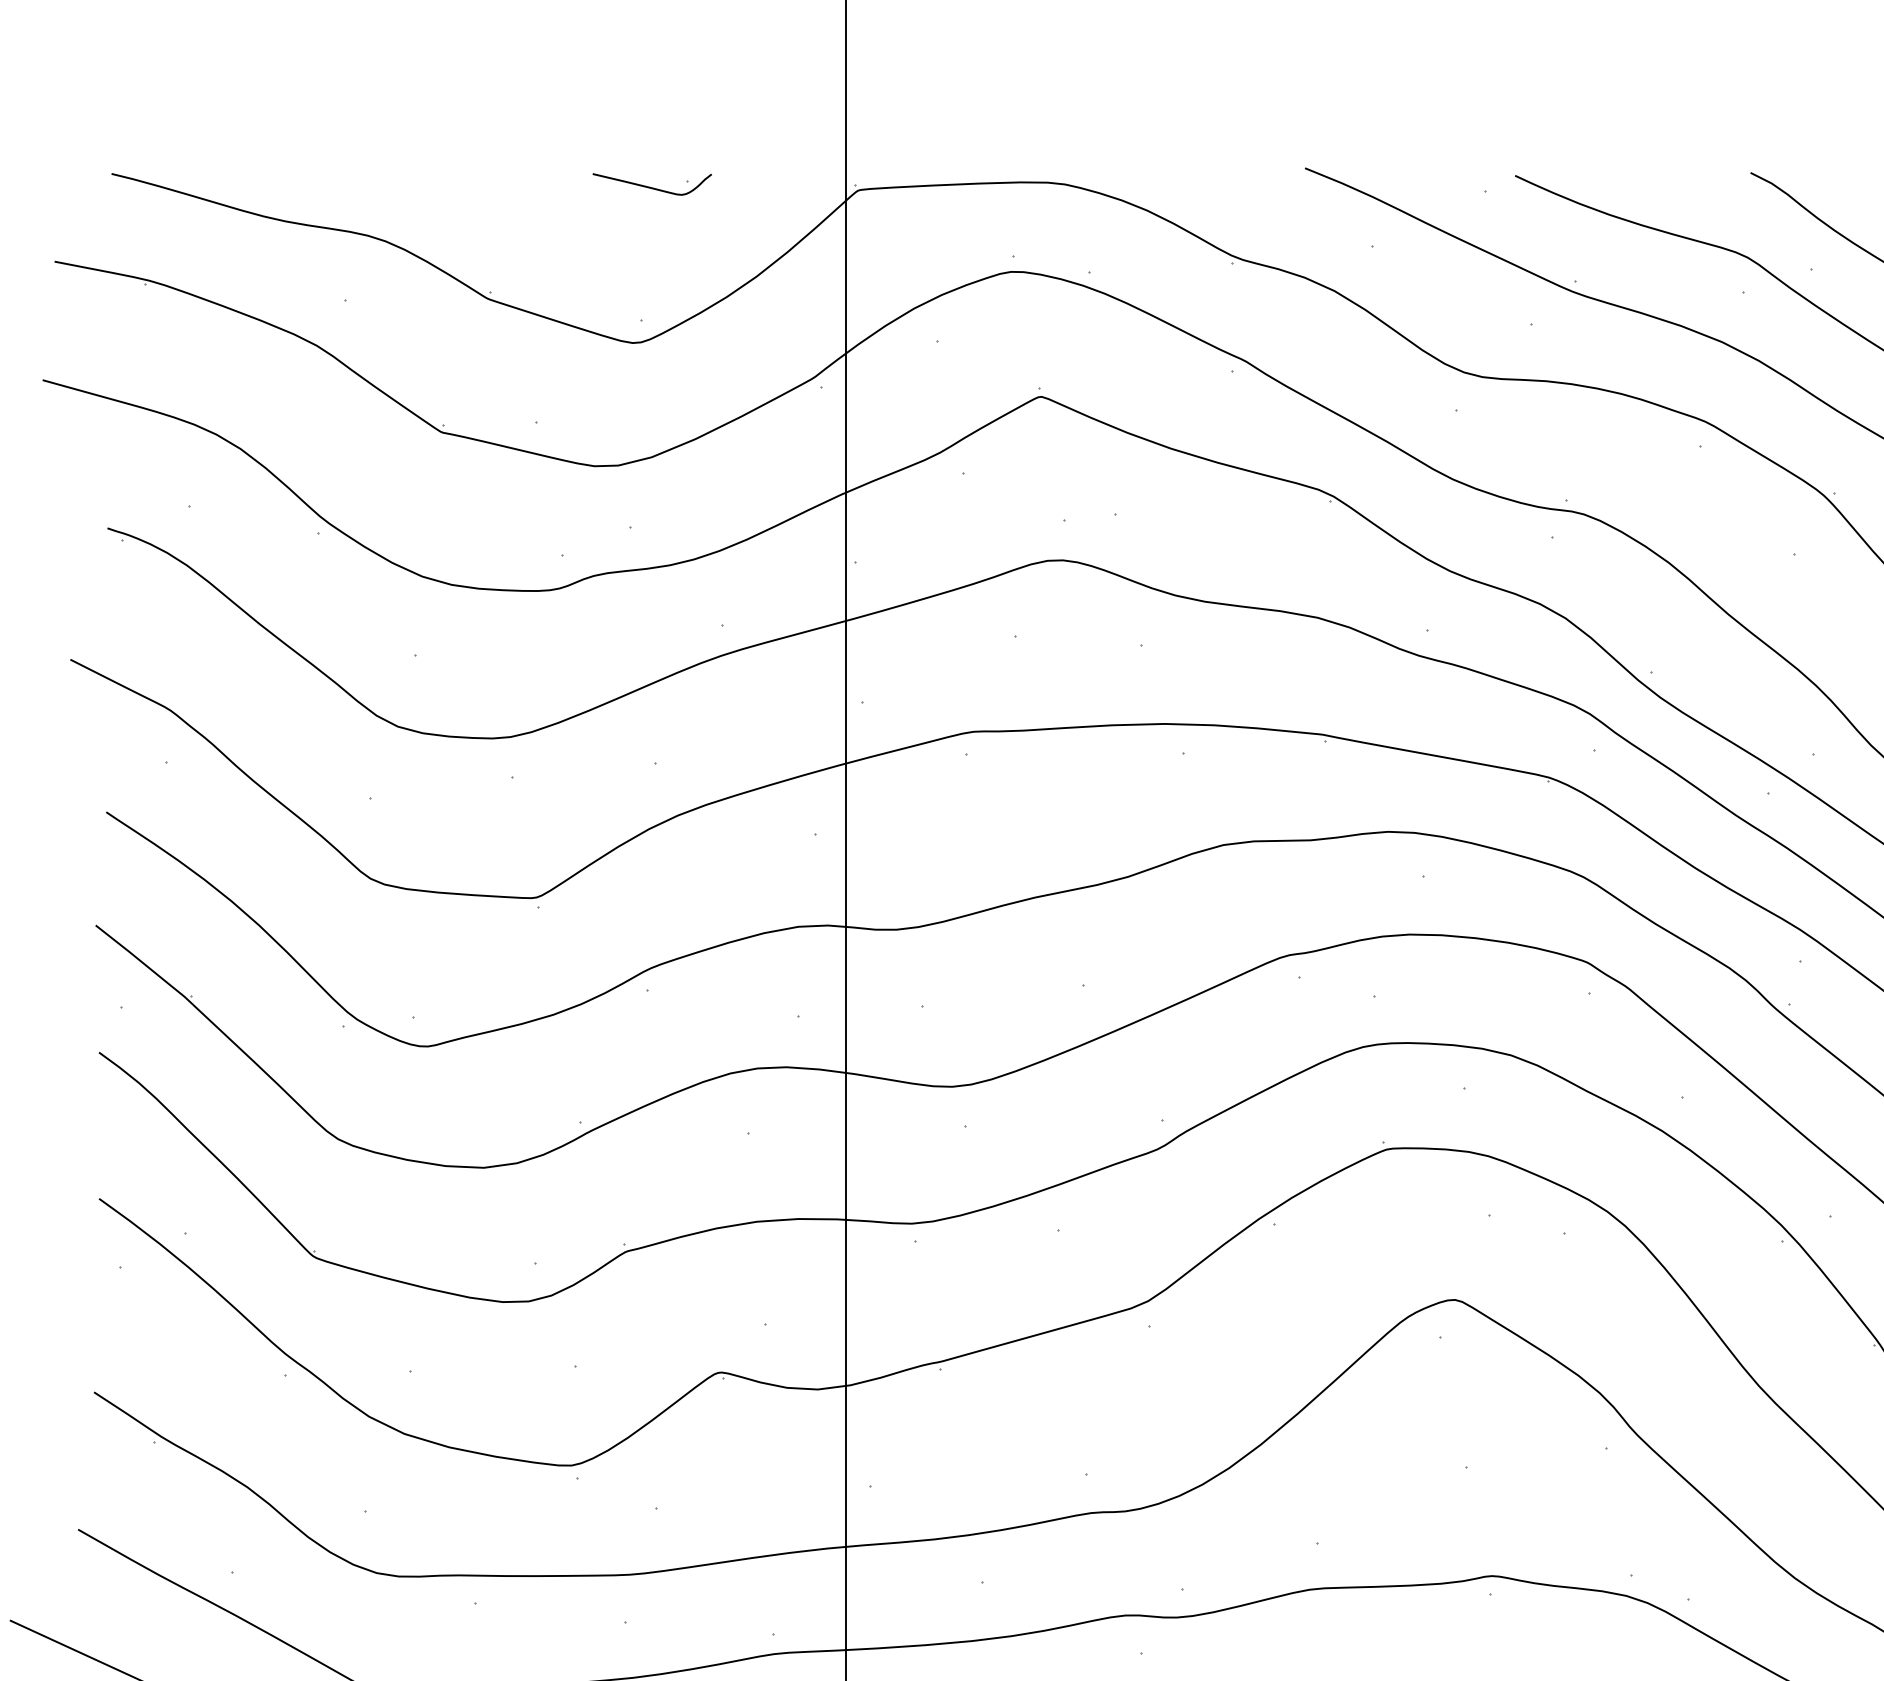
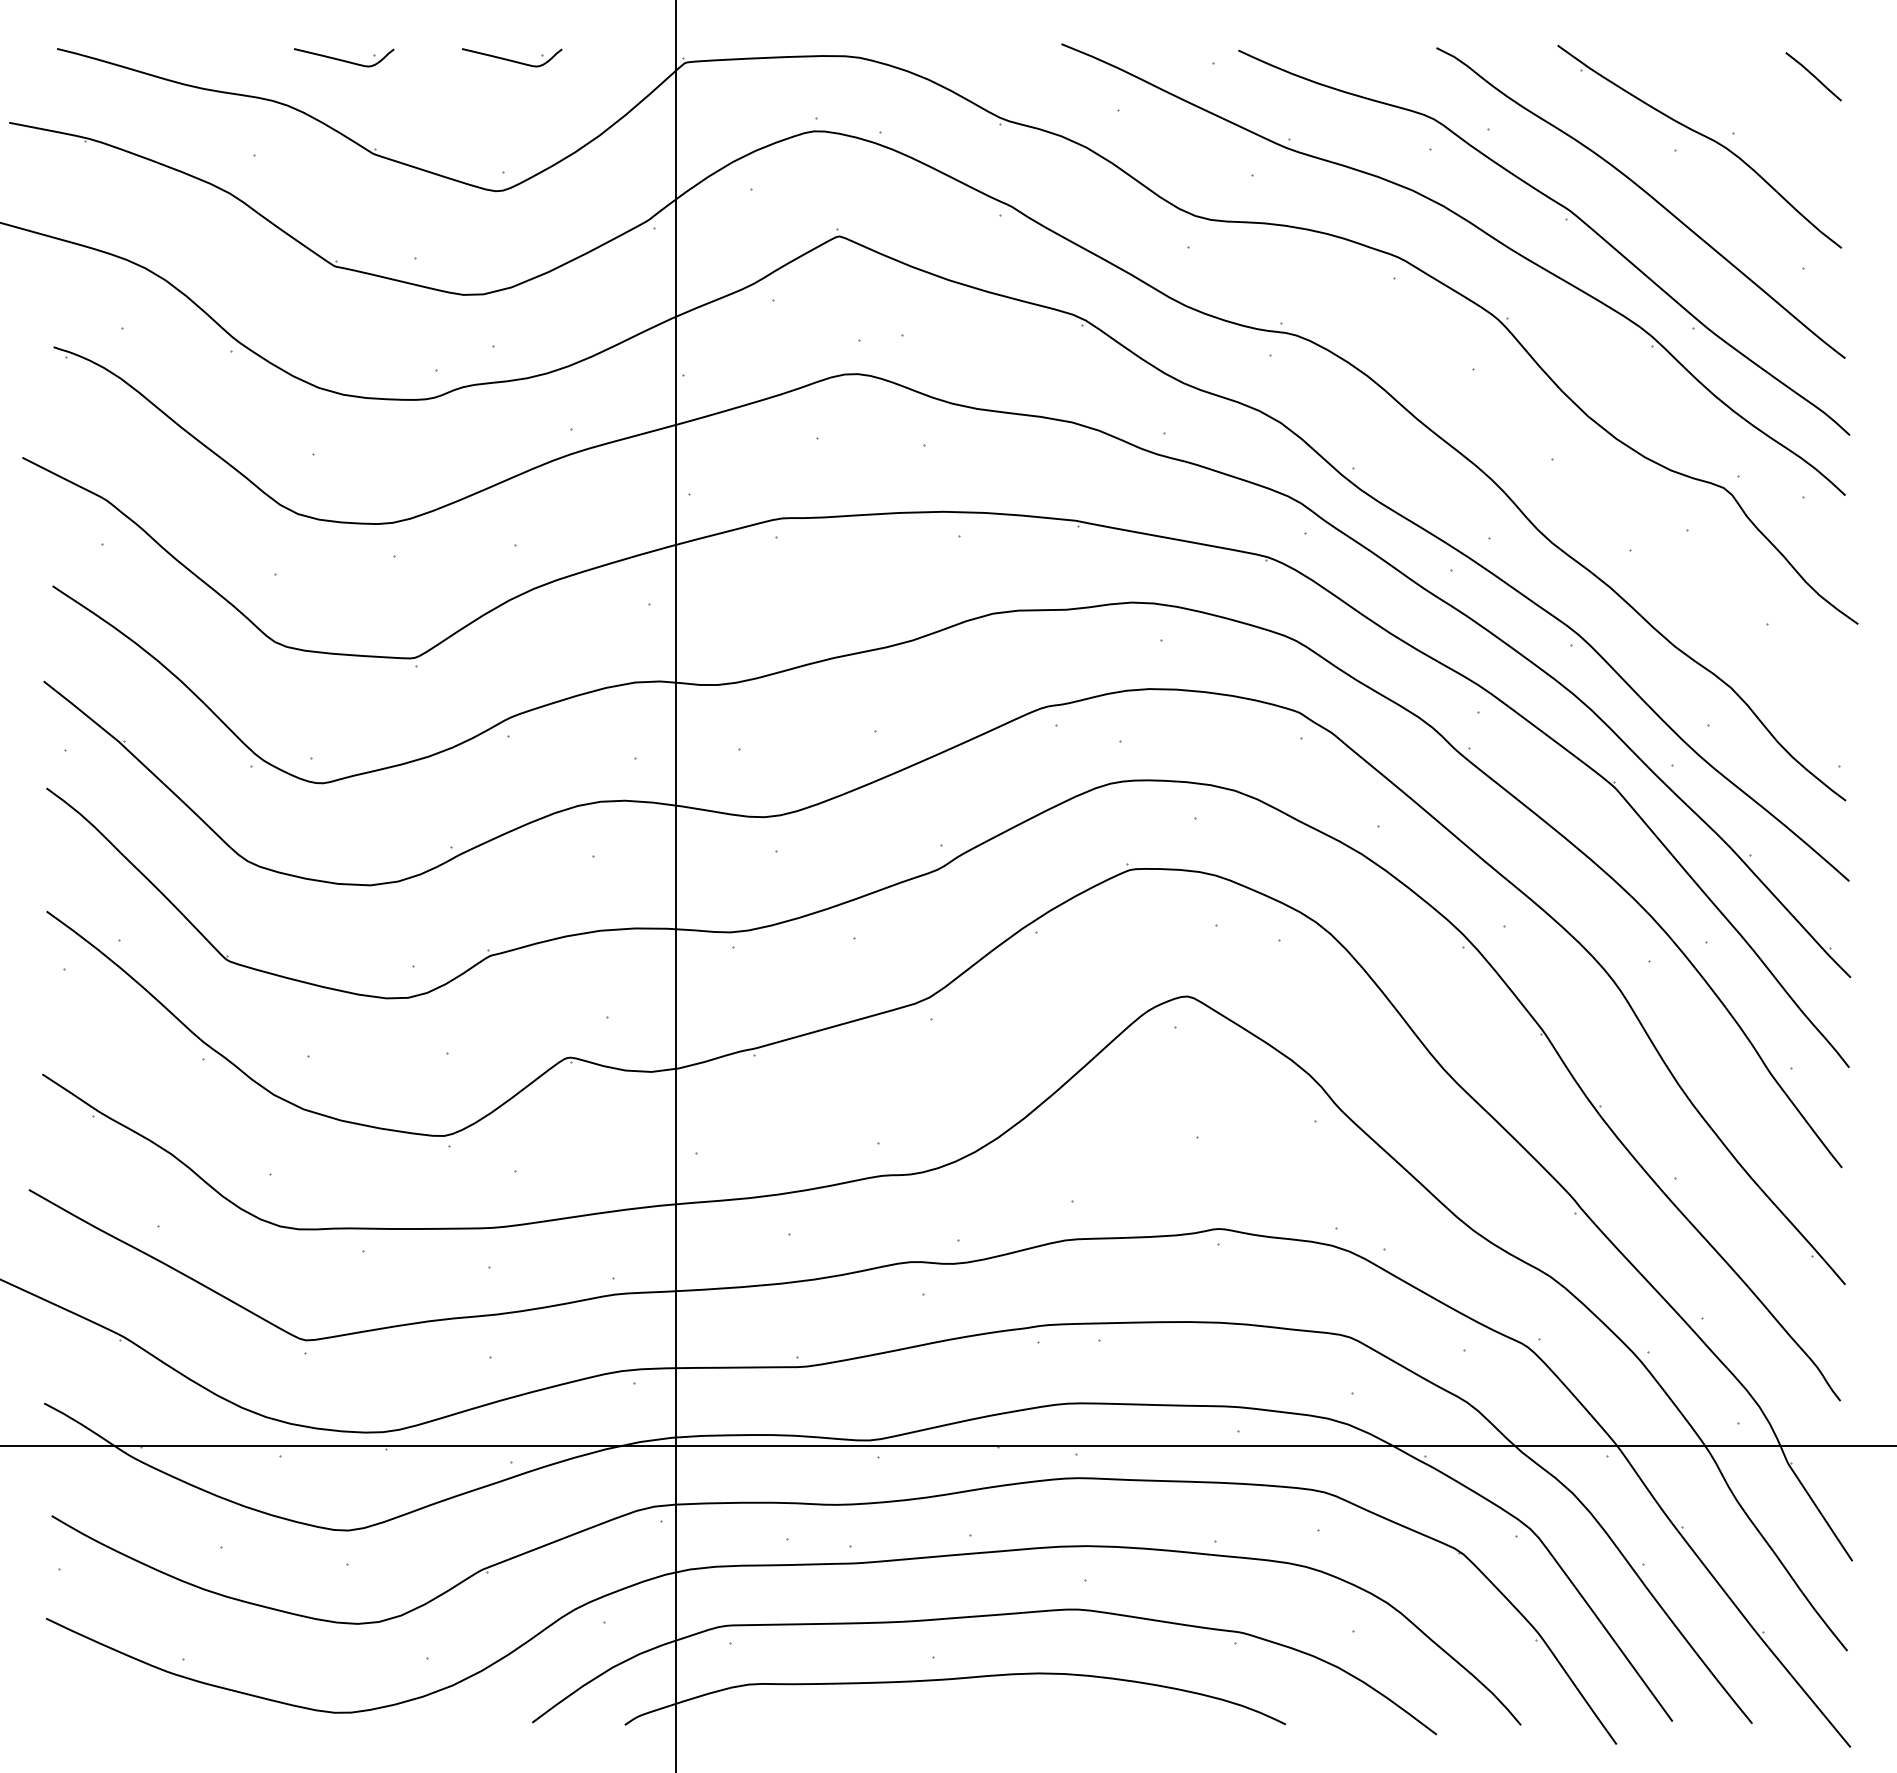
part: (453, 184) -> (344, 57), added

